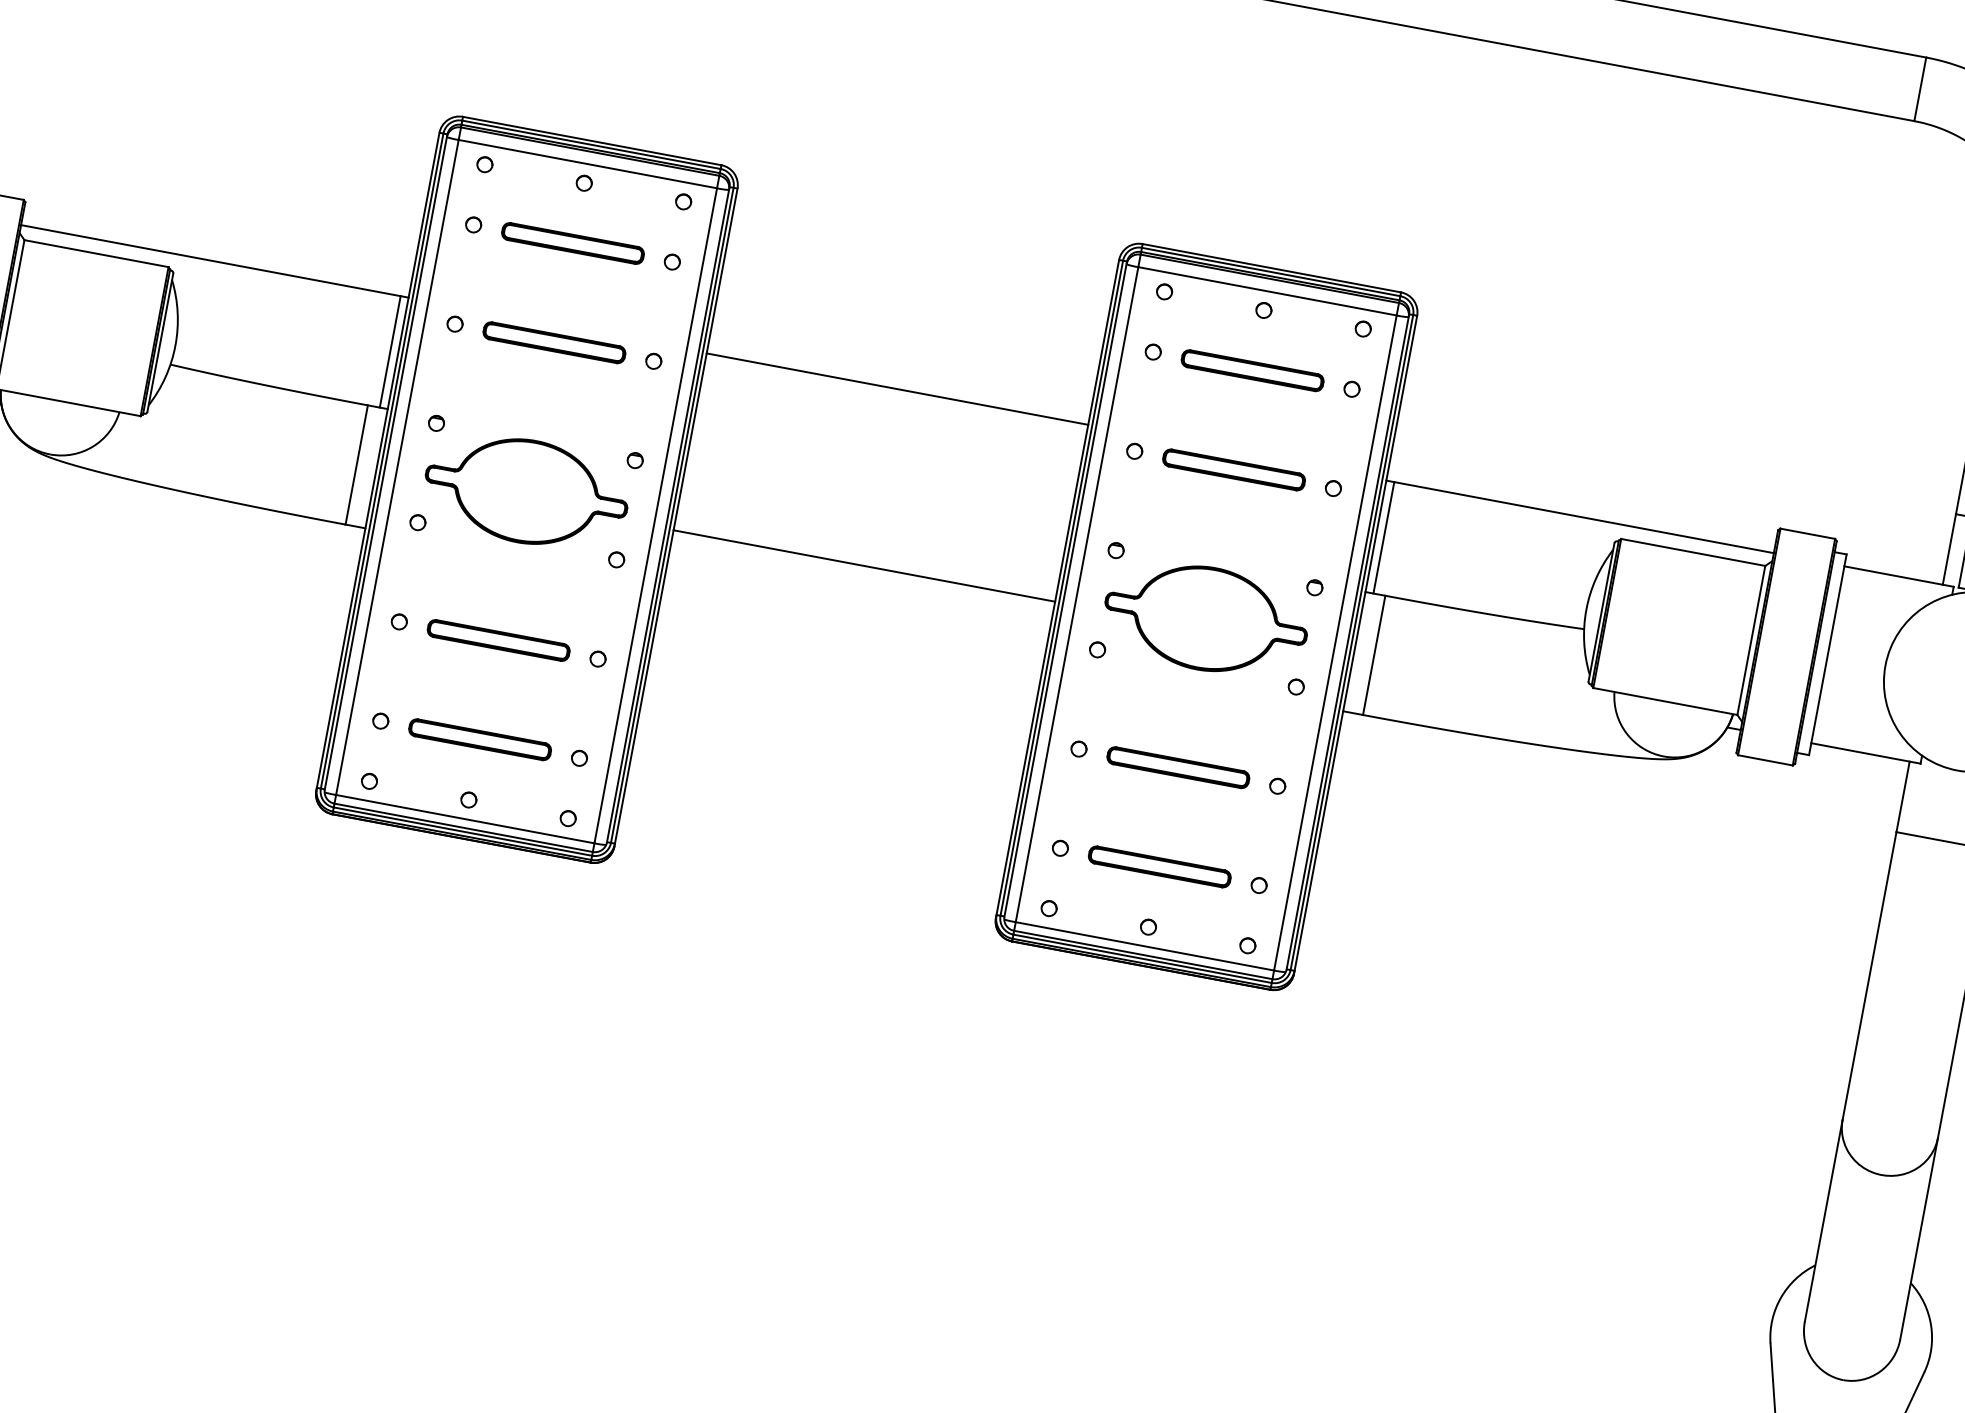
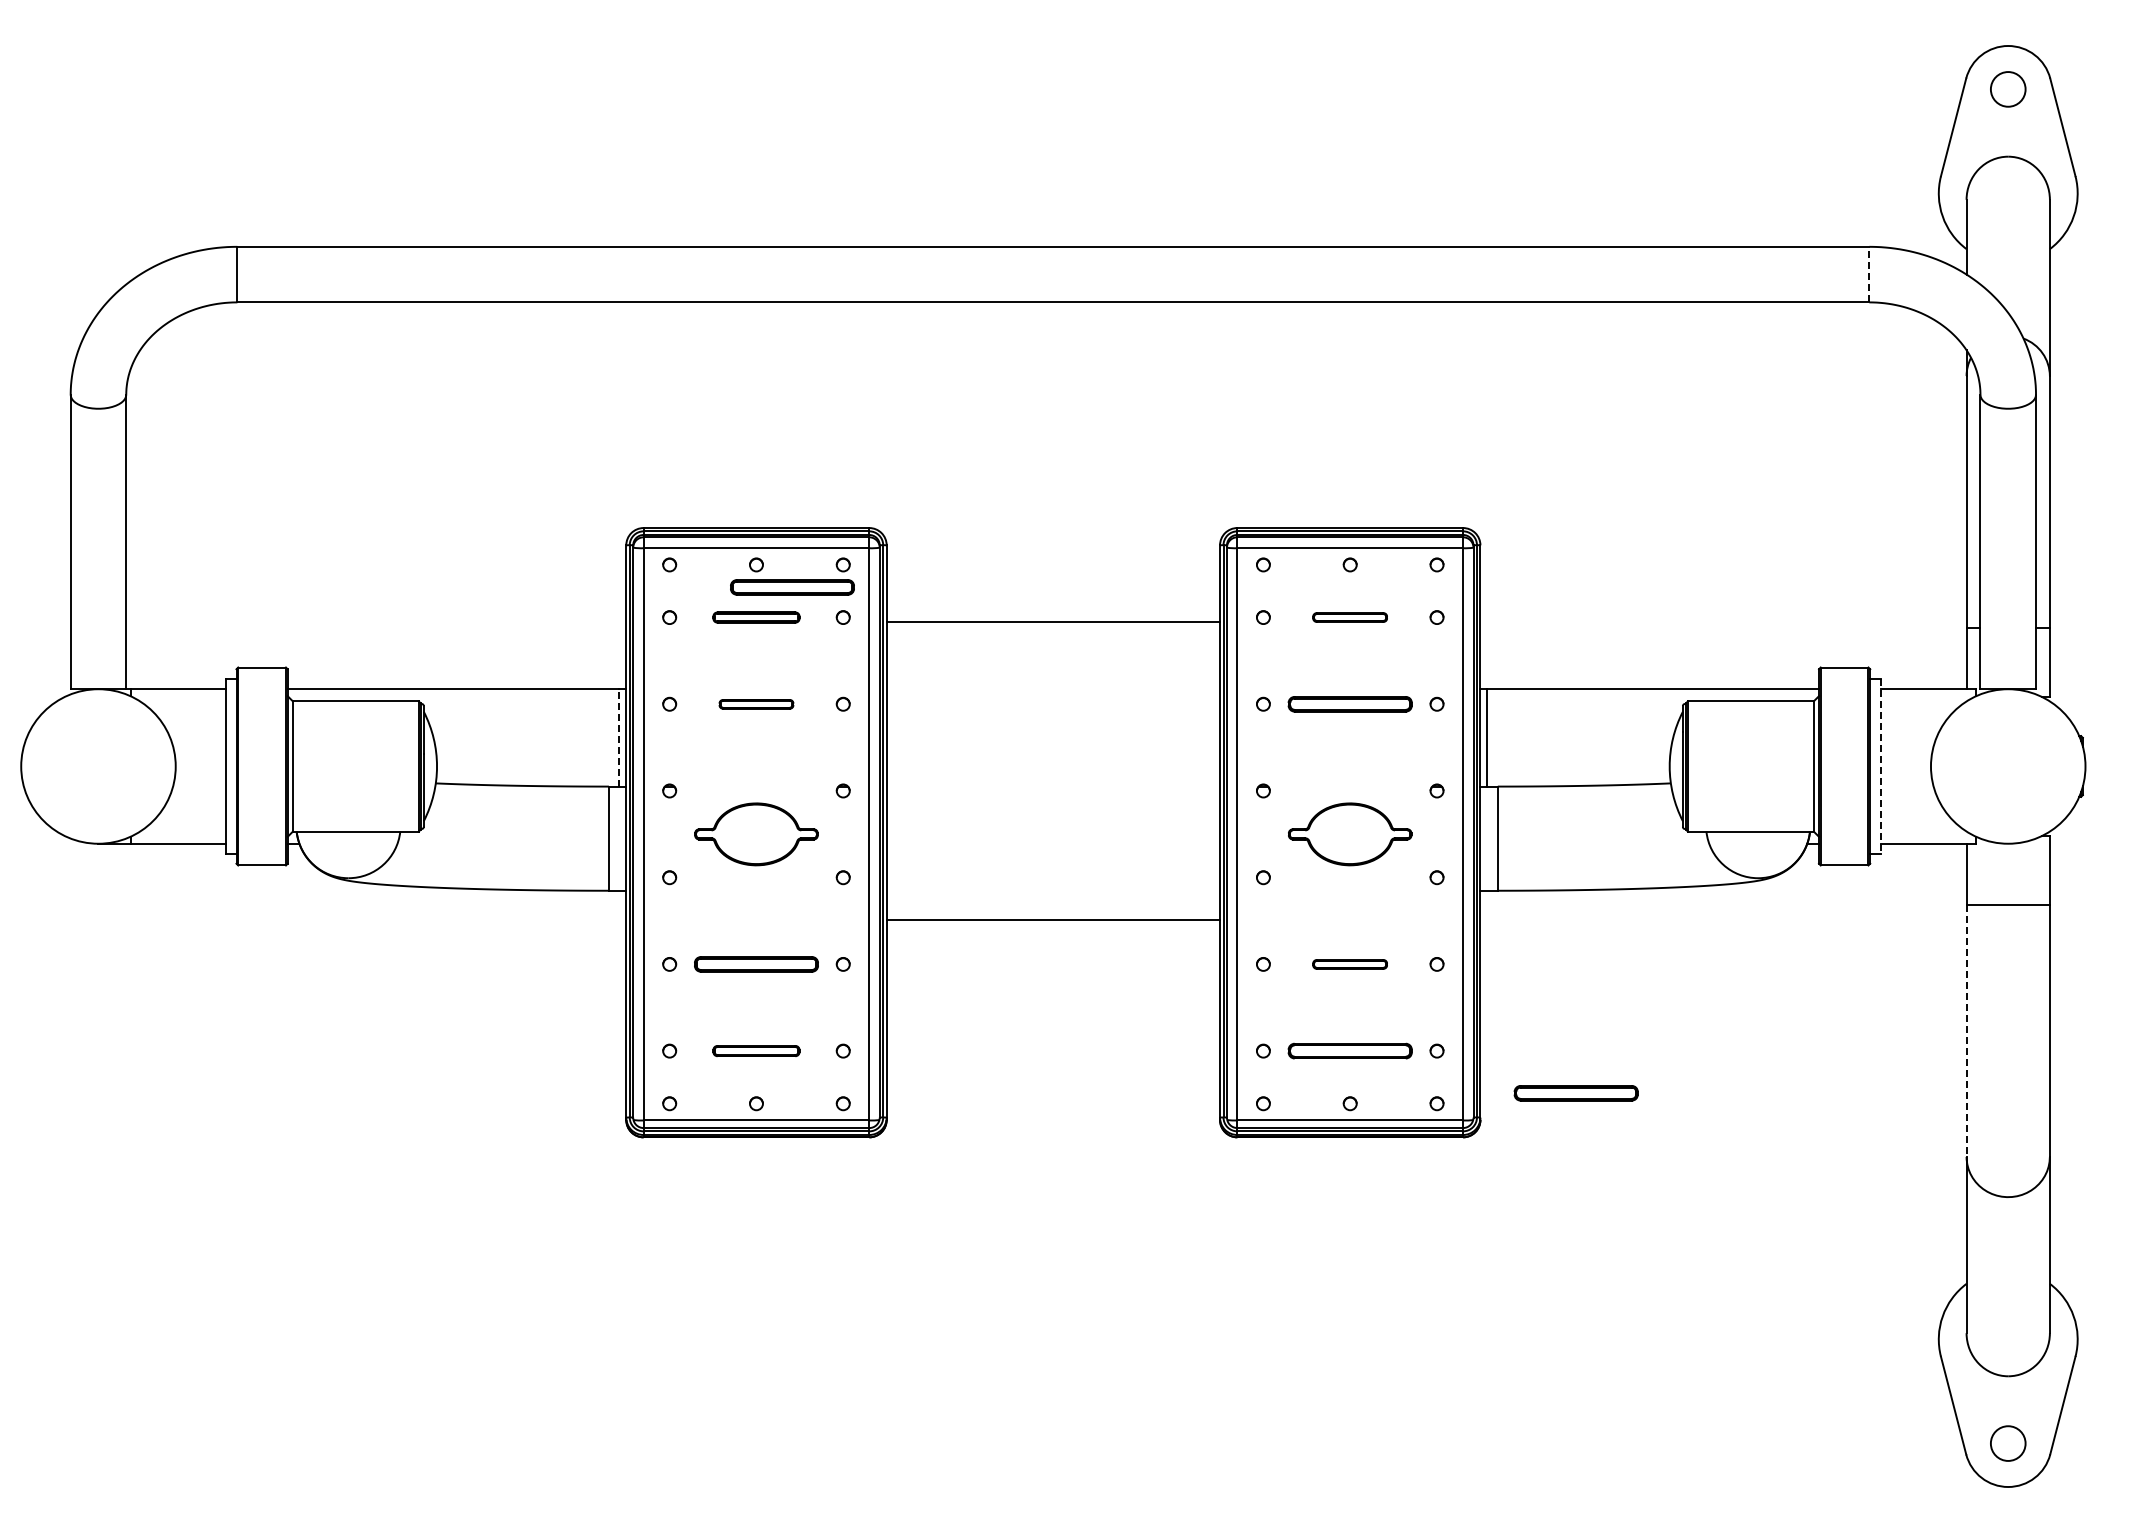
line: (1920, 89) -> (1869, 274), solid -> dashed
part: (620, 216) -> (792, 587), added
part: (573, 243) -> (756, 617), size x0.7
part: (554, 343) -> (756, 704), size x0.6
line: (390, 351) -> (619, 737), solid -> dashed
part: (1251, 370) -> (1349, 617), size x0.6
line: (897, 389) -> (1053, 622), moved
part: (526, 491) -> (756, 834), size x0.7
line: (864, 565) -> (1053, 919), moved
part: (1205, 618) -> (1349, 834), size x0.7
line: (1827, 654) -> (1880, 766), solid -> dashed
part: (480, 739) -> (756, 1050), size x0.7
part: (1177, 767) -> (1349, 964), size x0.6
part: (1408, 963) -> (1575, 1093), added
line: (1869, 976) -> (1966, 1031), solid -> dashed

